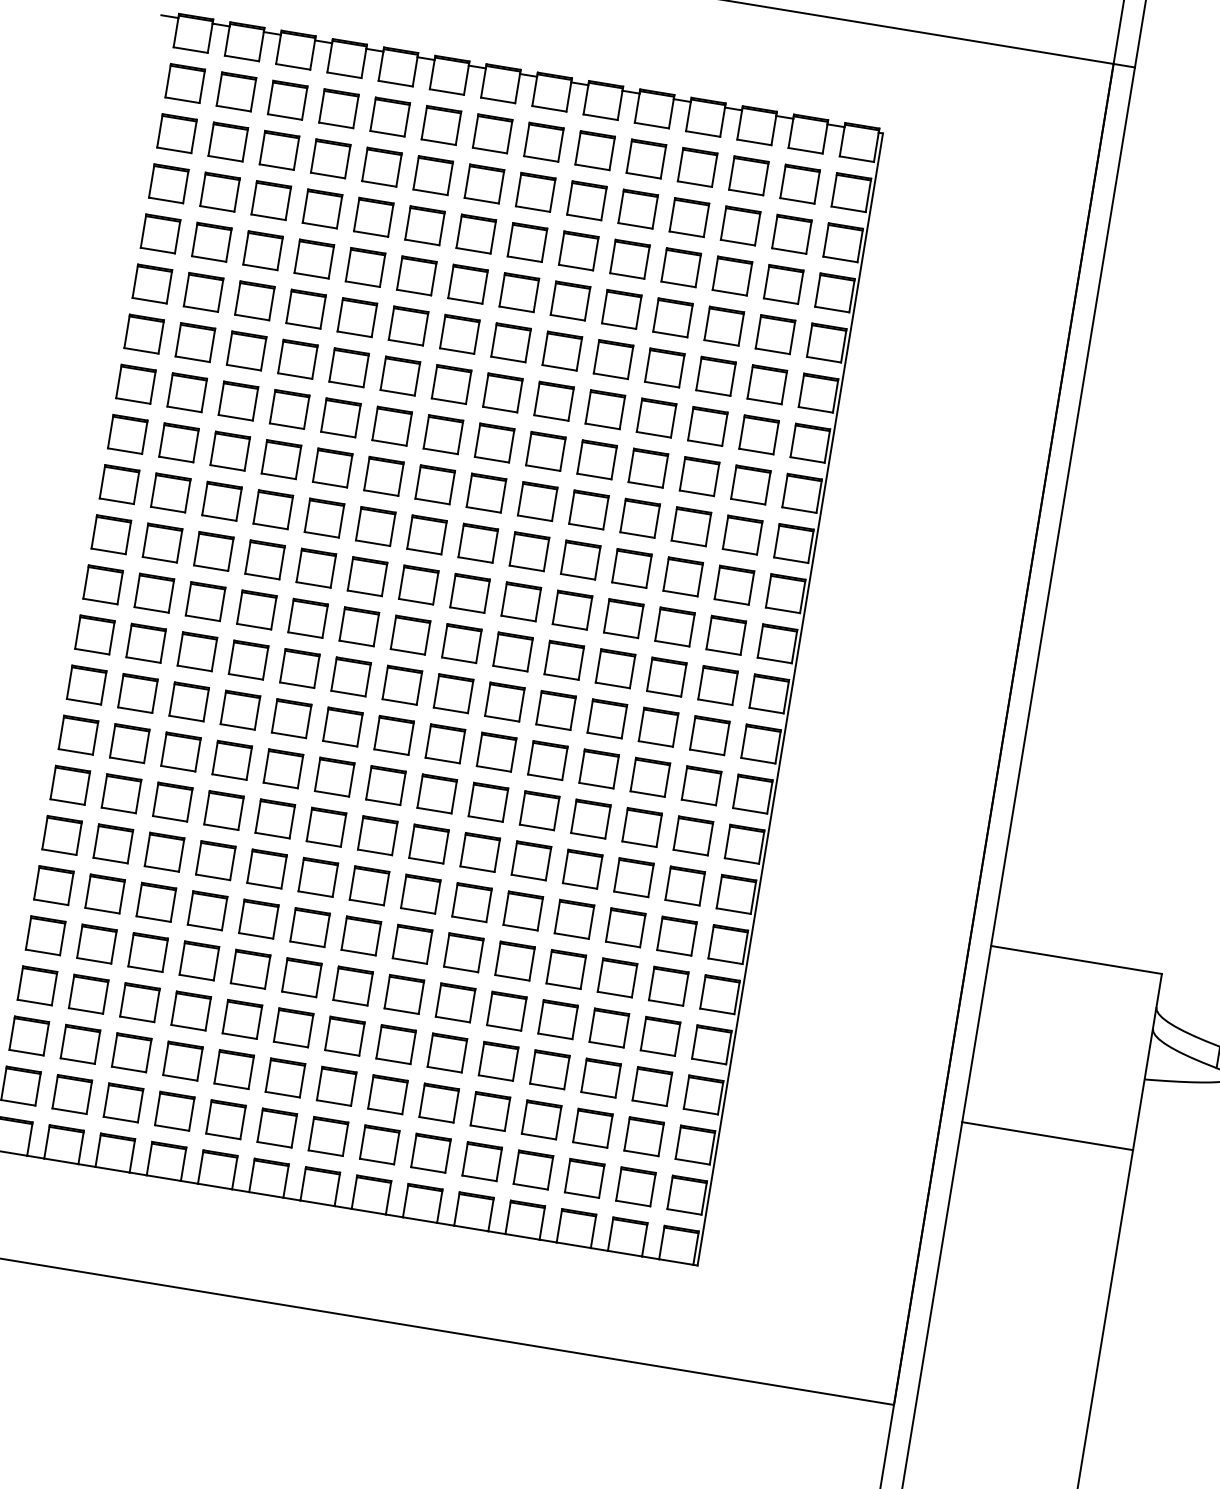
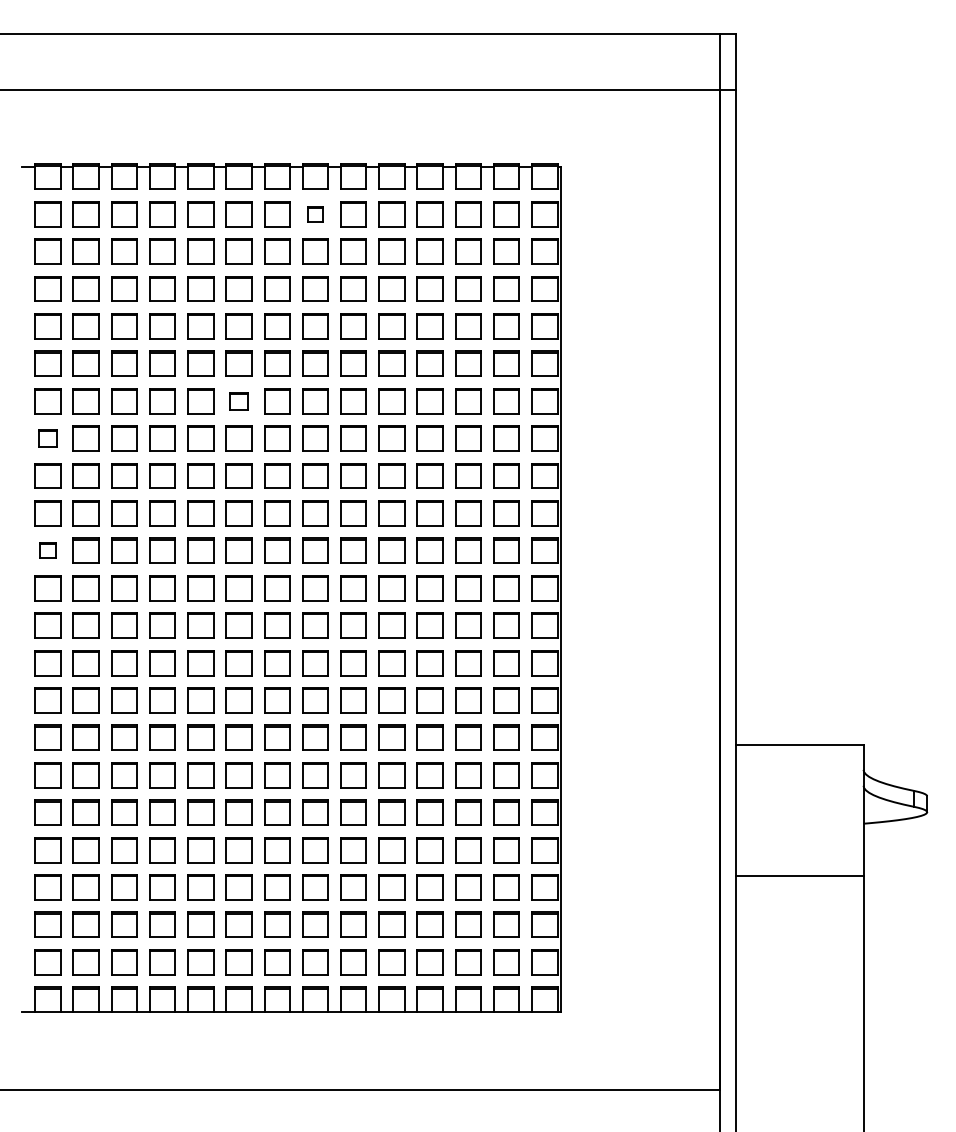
part: (543, 142) -> (315, 214), size x0.6
part: (399, 376) -> (238, 401), size x0.7
part: (135, 384) -> (47, 438), size x0.7
part: (110, 534) -> (47, 550), size x0.6

